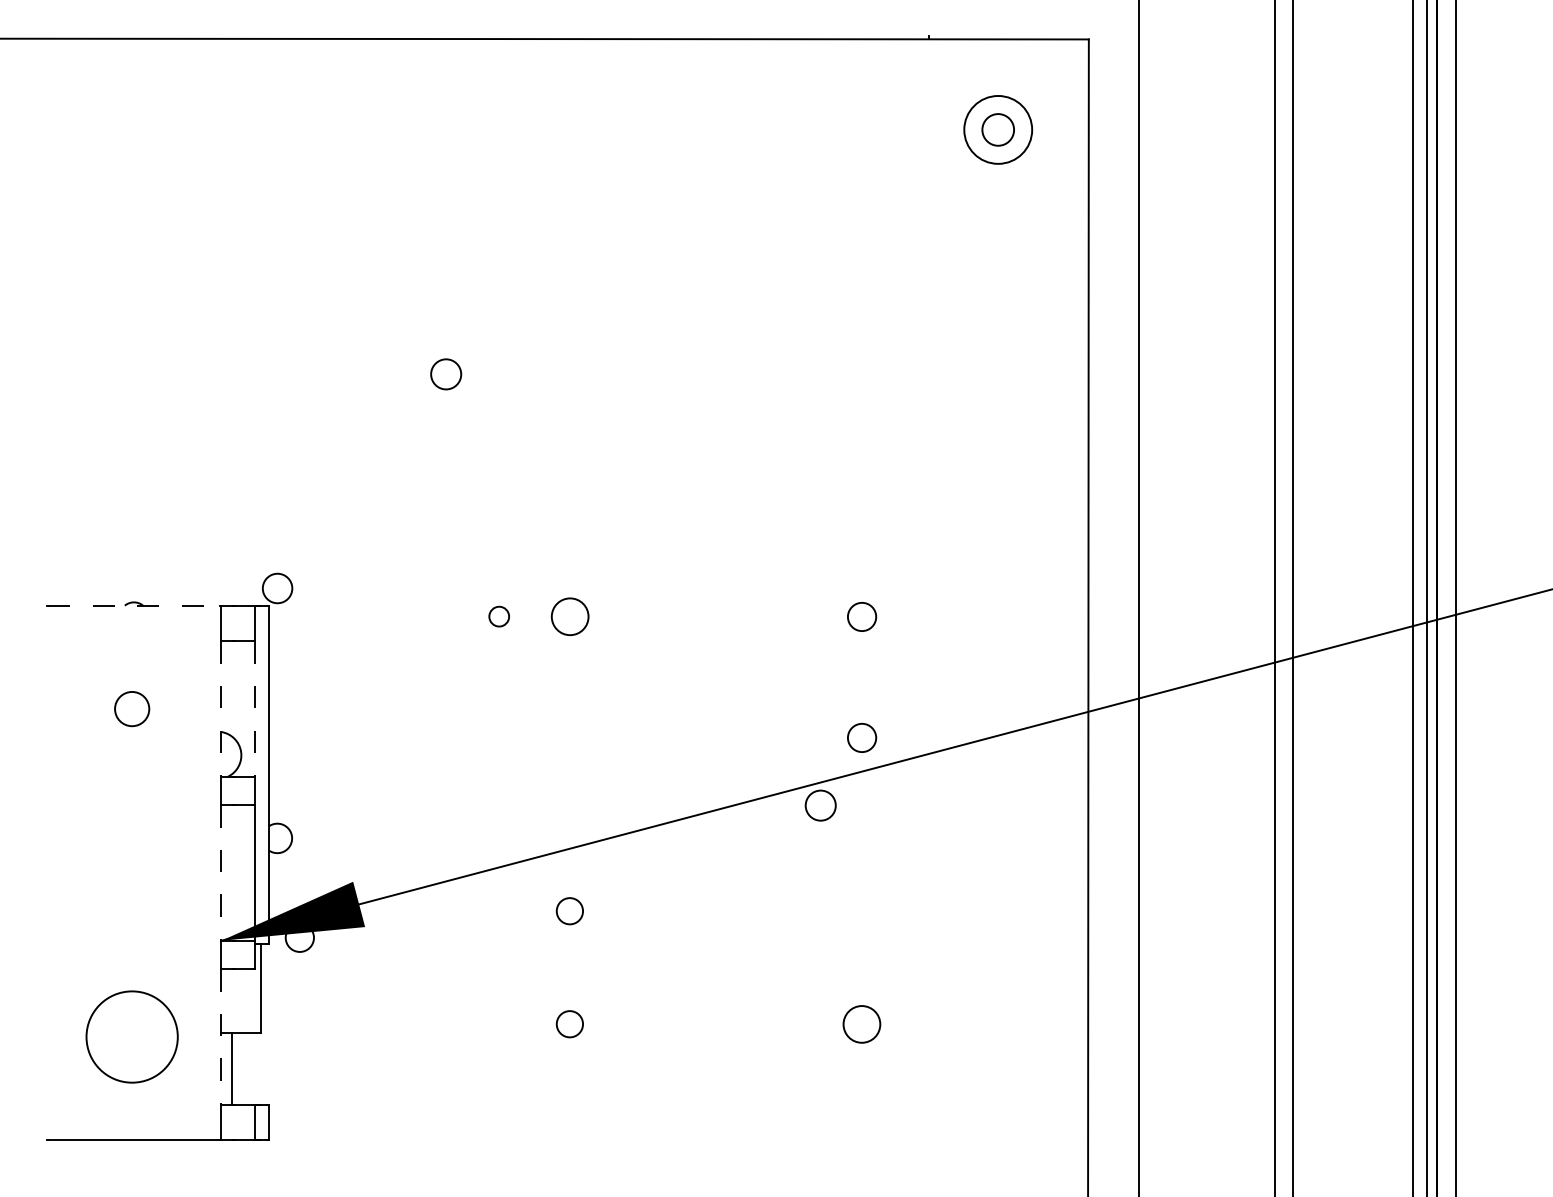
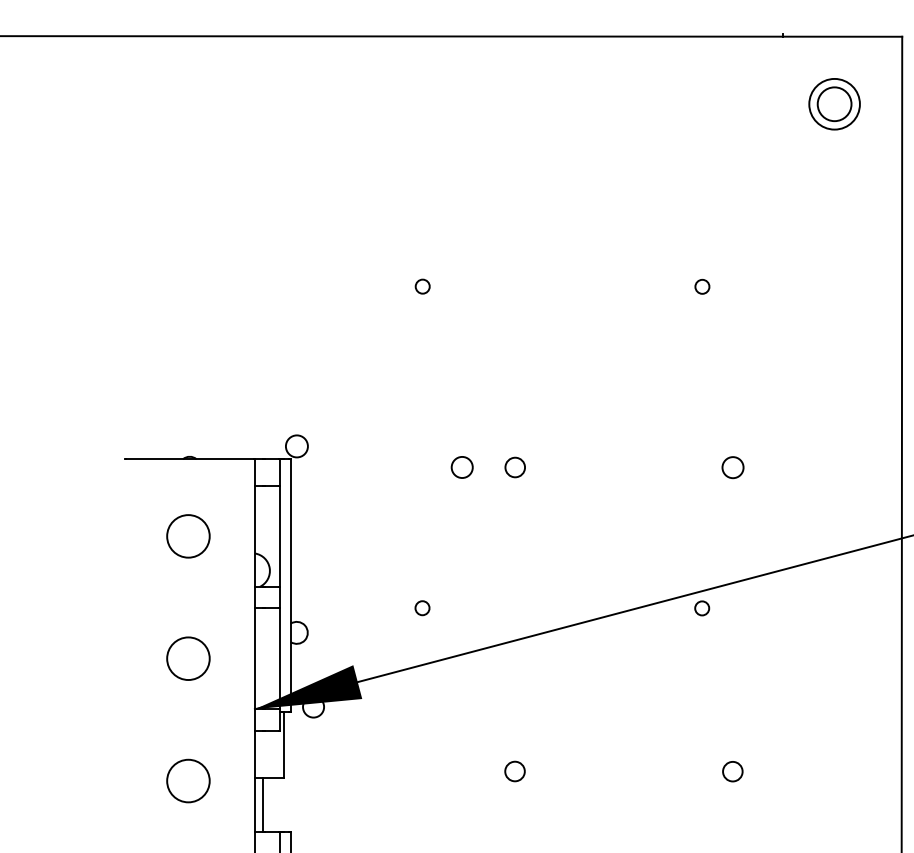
circle: (997, 129) -> (834, 103), size x1.43
circle: (445, 373) -> (422, 286), size x0.62
circle: (820, 374) -> (702, 286), added
line: (133, 605) -> (189, 459), dashed -> solid
circle: (499, 616) -> (462, 467), size x1.43
circle: (570, 616) -> (515, 467), size x0.71
circle: (131, 708) -> (187, 535), size x1.67
line: (221, 709) -> (255, 536), dashed -> solid
line: (255, 709) -> (280, 536), dashed -> solid
circle: (862, 737) -> (733, 557), removed
circle: (445, 805) -> (422, 608), added
circle: (820, 805) -> (702, 608), size x0.62
circle: (131, 872) -> (187, 658), added
line: (221, 873) -> (255, 659), dashed -> solid
circle: (569, 911) -> (514, 687), removed
circle: (861, 1024) -> (732, 771), size x0.71
circle: (131, 1036) -> (187, 780), size x0.62
line: (221, 1037) -> (255, 781), dashed -> solid

